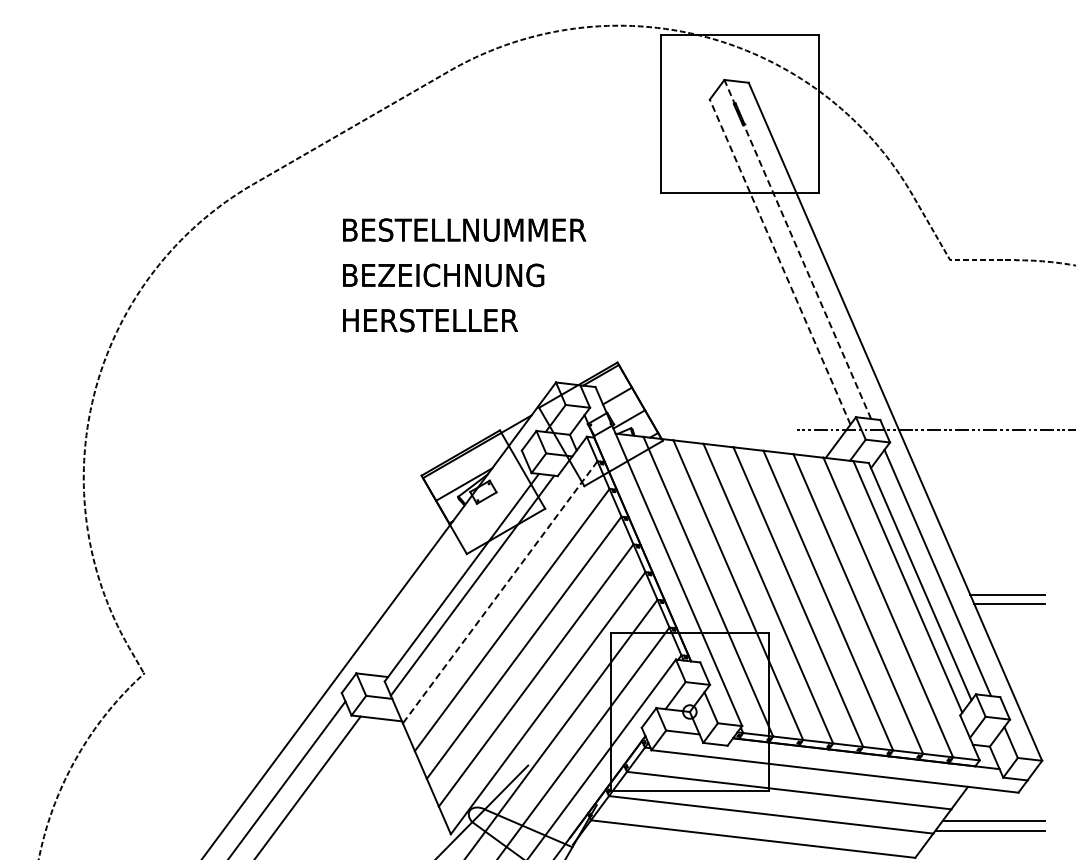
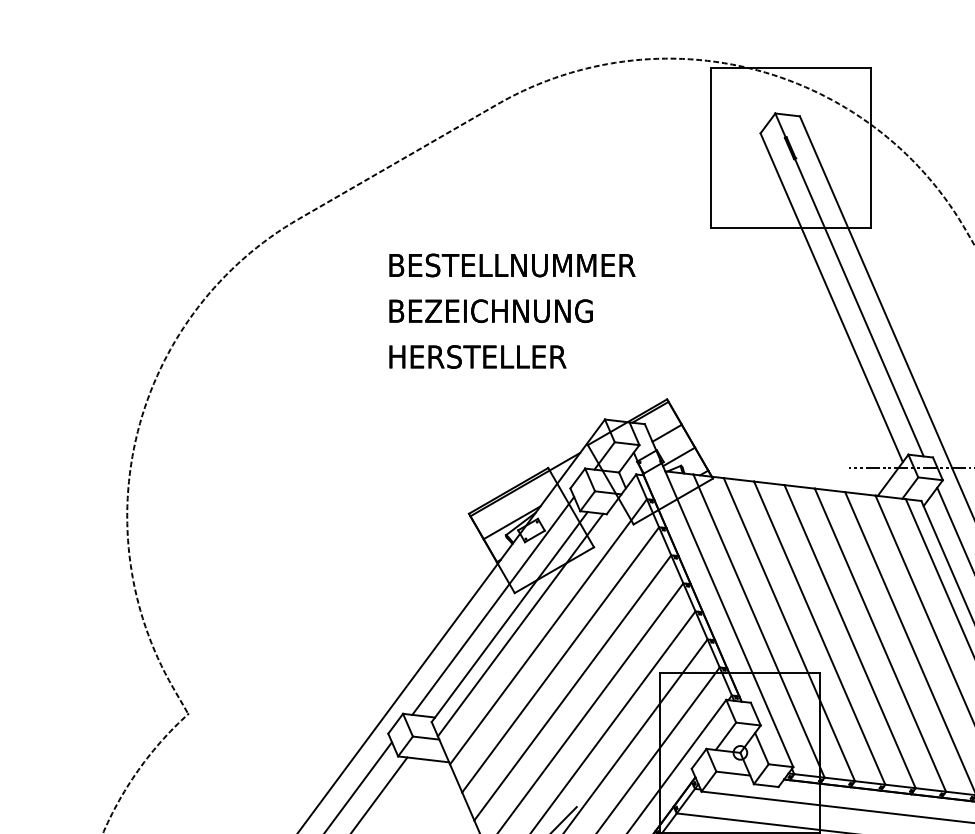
line: (797, 249) -> (849, 285), dashed -> solid
line: (779, 261) -> (831, 297), dashed -> solid
line: (445, 566) -> (493, 605), added
line: (499, 592) -> (547, 631), dashed -> solid

